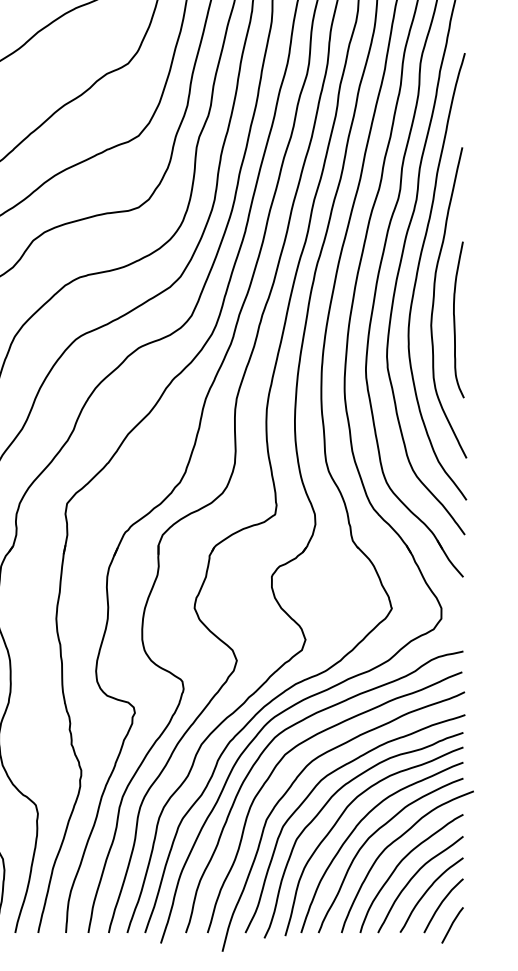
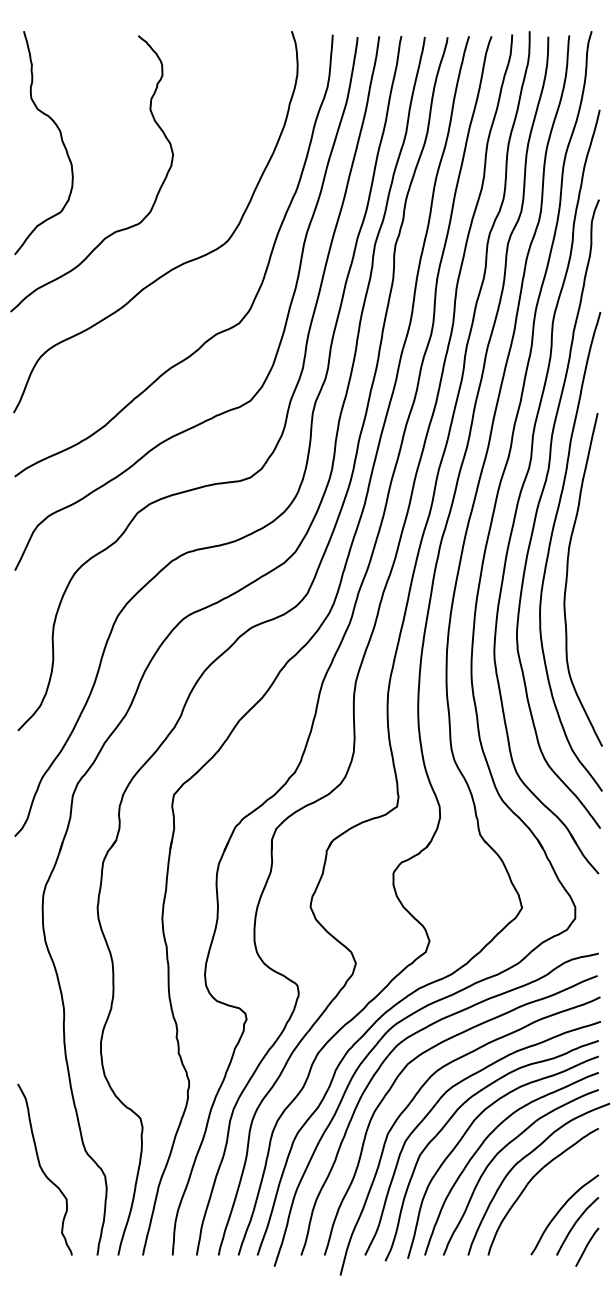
curve: (454, 320) -> (589, 598), removed
curve: (413, 878) -> (545, 1196), removed

